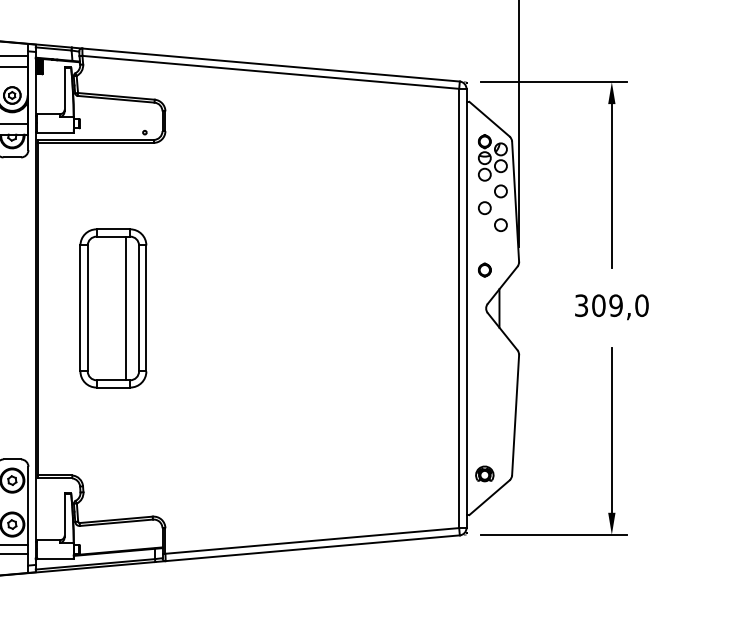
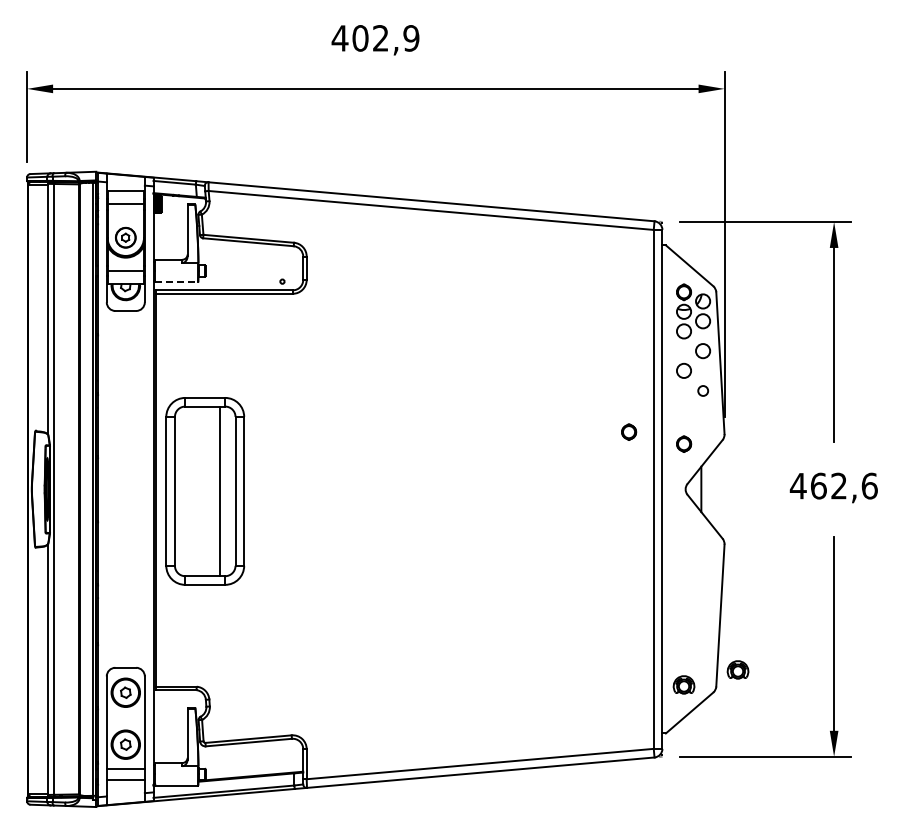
line: (55, 133) -> (176, 282), solid -> dashed
circle: (501, 224) -> (703, 390), size x0.7
part: (438, 259) -> (629, 431), added
text: (611, 305) -> (833, 485), 309,0 -> 462,6
part: (113, 308) -> (205, 491), moved
part: (530, 460) -> (737, 669), added

